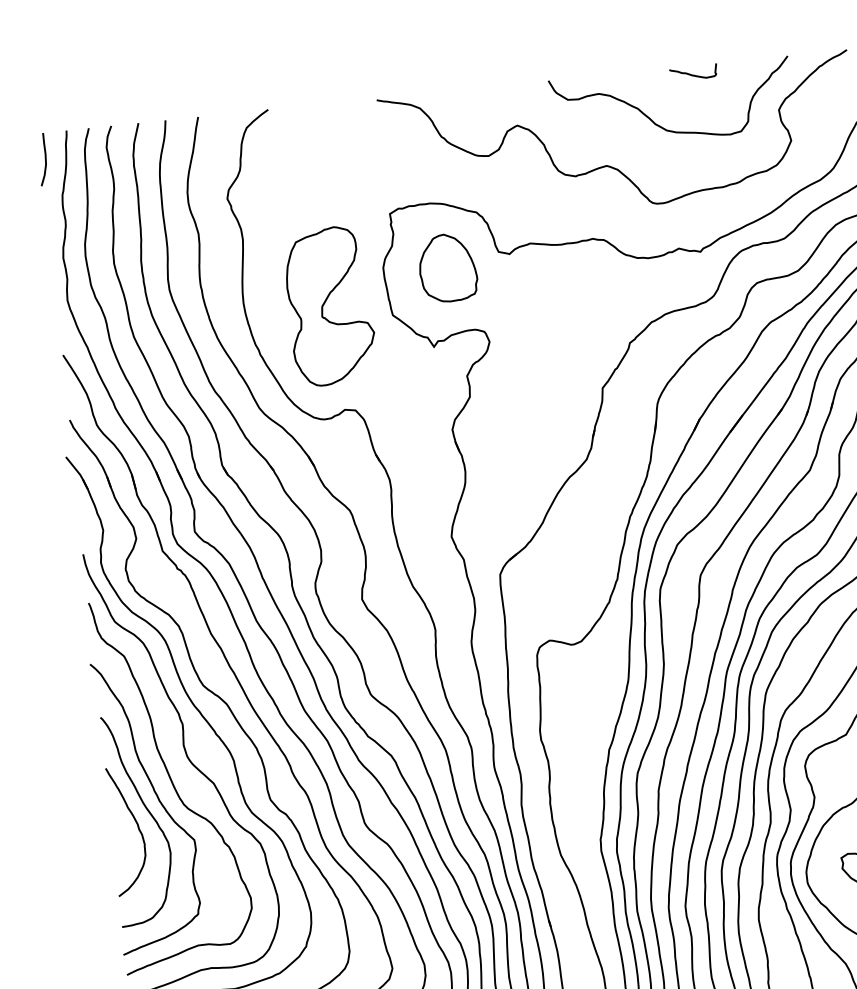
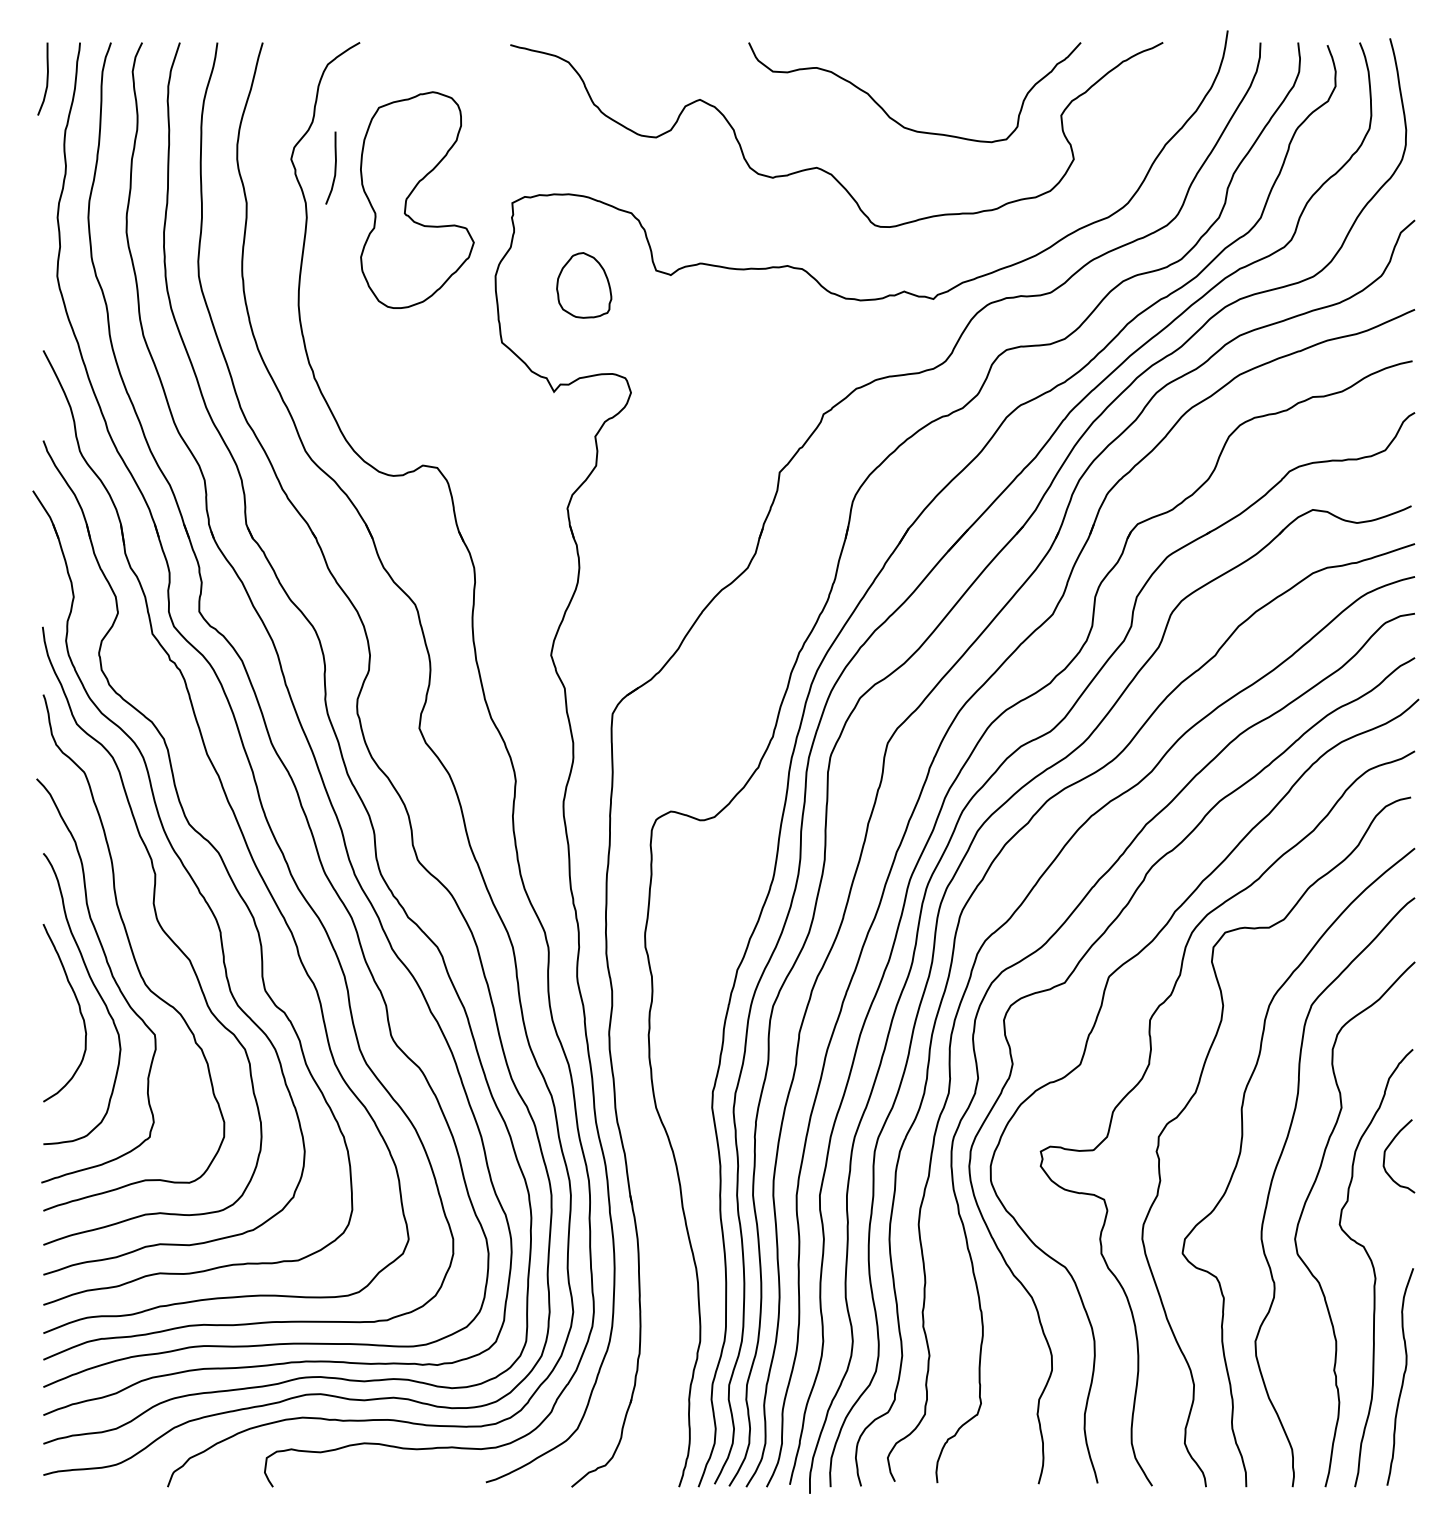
curve: (692, 74) -> (947, 54), removed
curve: (259, 201) -> (334, 167), added
part: (447, 268) -> (583, 285), size x0.7
part: (325, 302) -> (411, 194), moved

